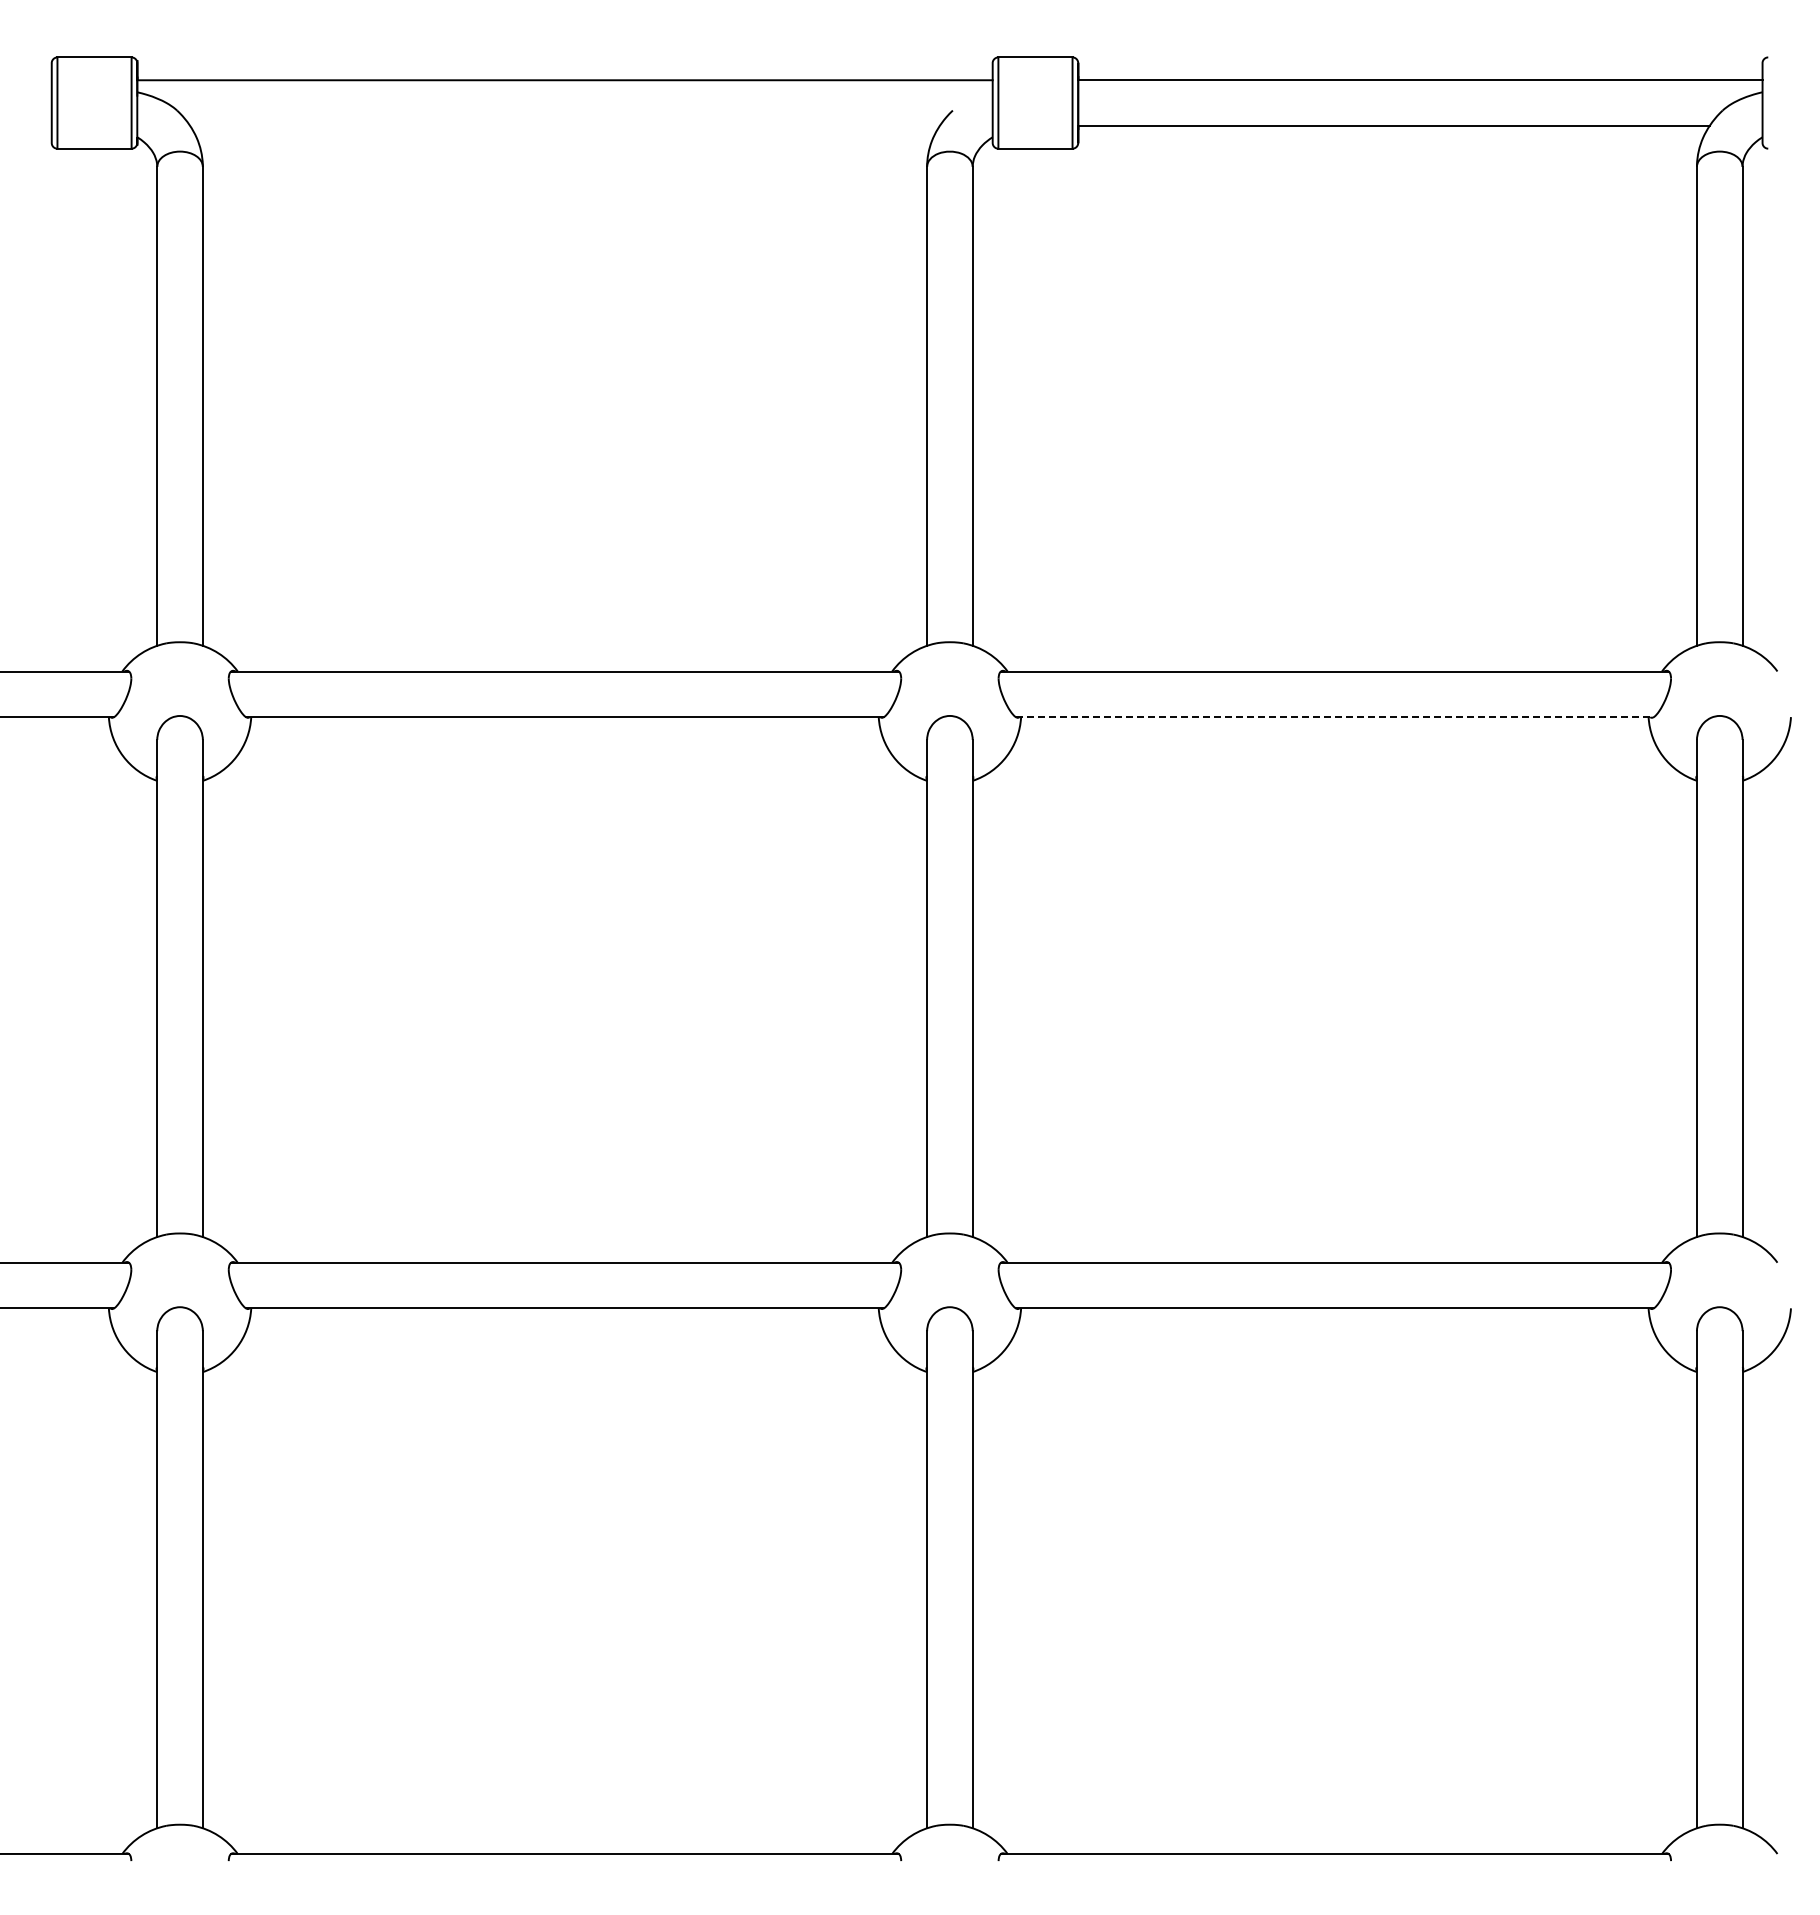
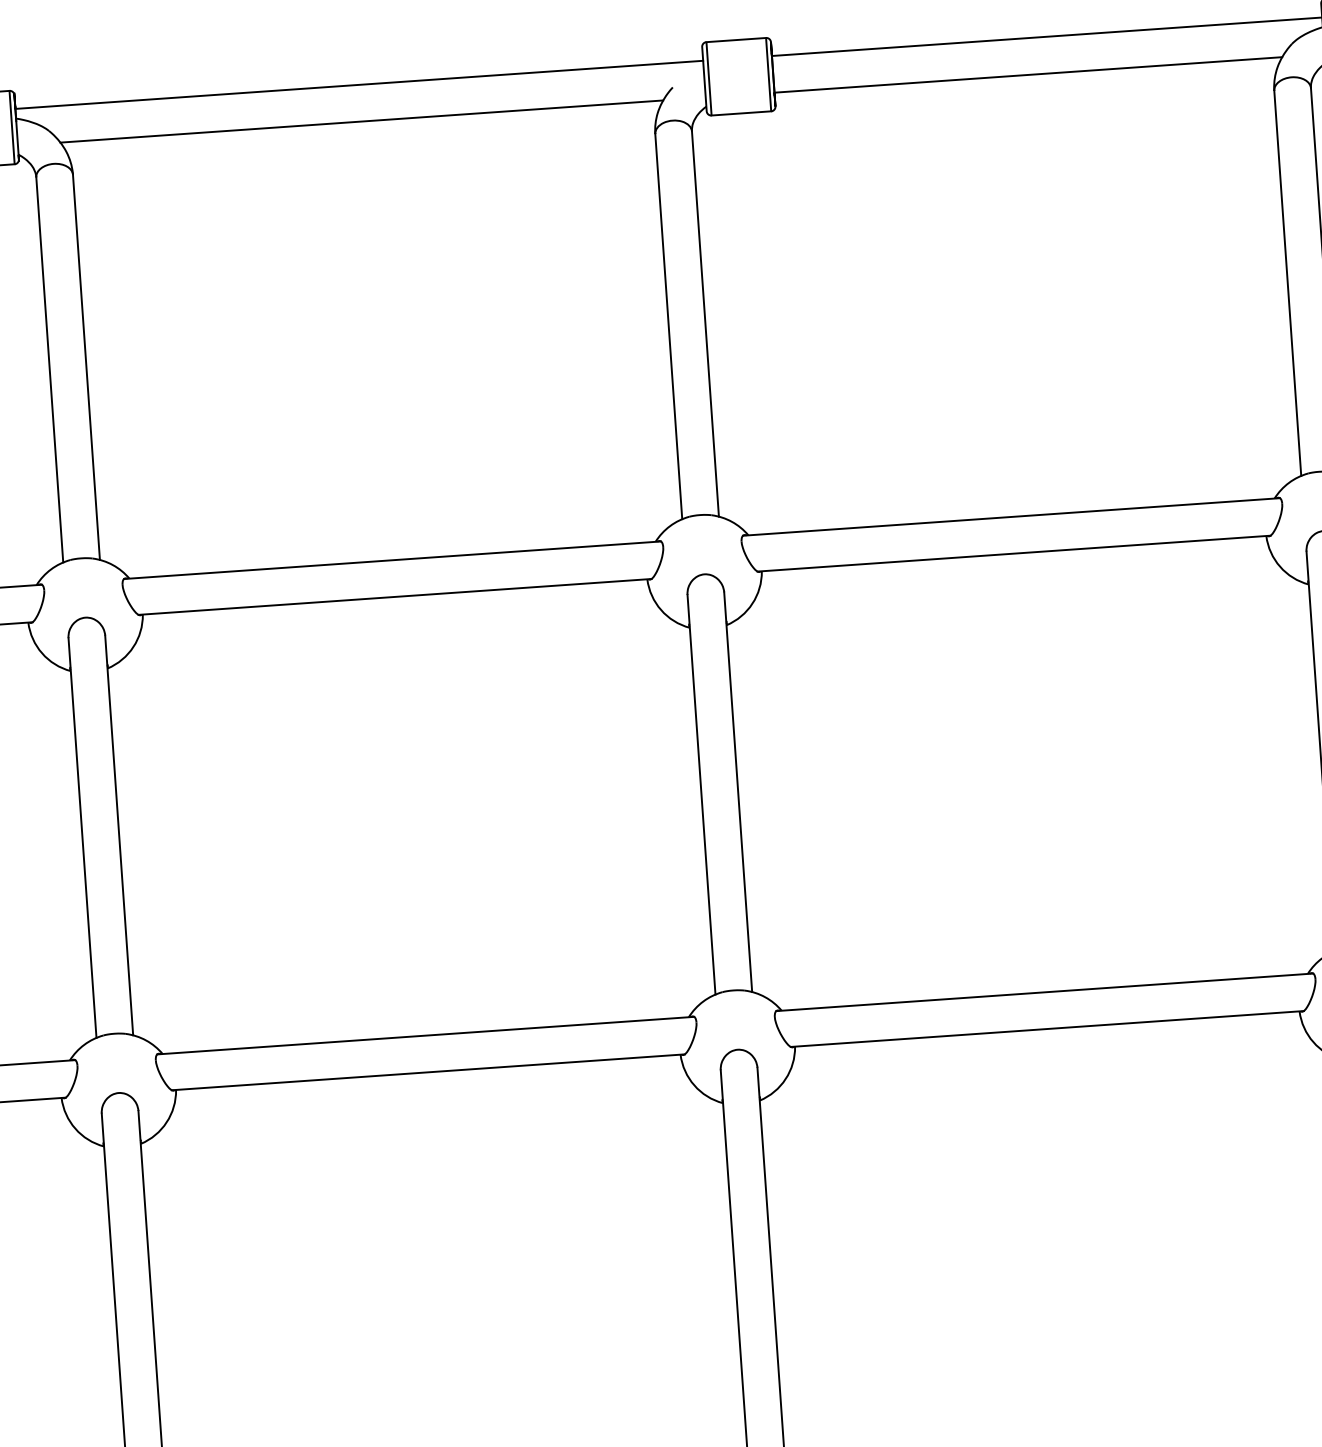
line: (564, 125) -> (361, 121), added
line: (1335, 717) -> (1014, 553), dashed -> solid

